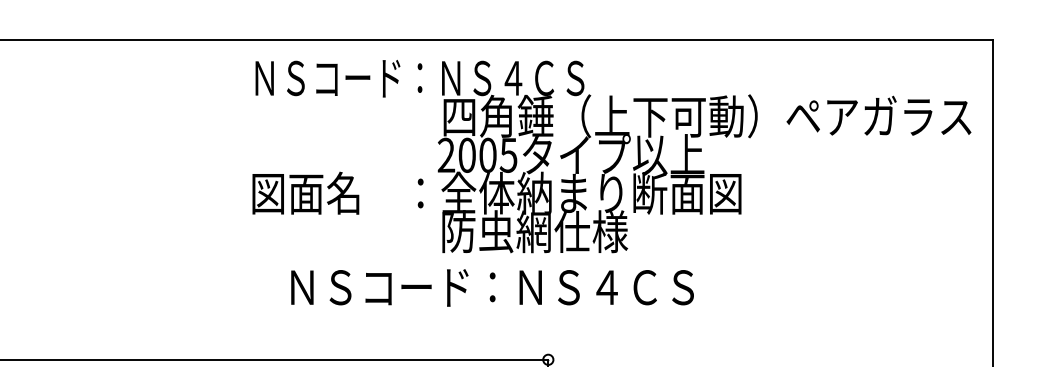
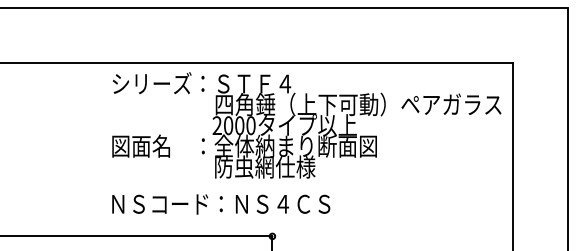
text: (417, 77) -> (201, 83), ＮＳコード：ＮＳ４ＣＳ -> シリーズ：ＳＴＦ４
text: (507, 154) -> (250, 125), 2005 -> 2000
text: (493, 287) -> (221, 204), moved

